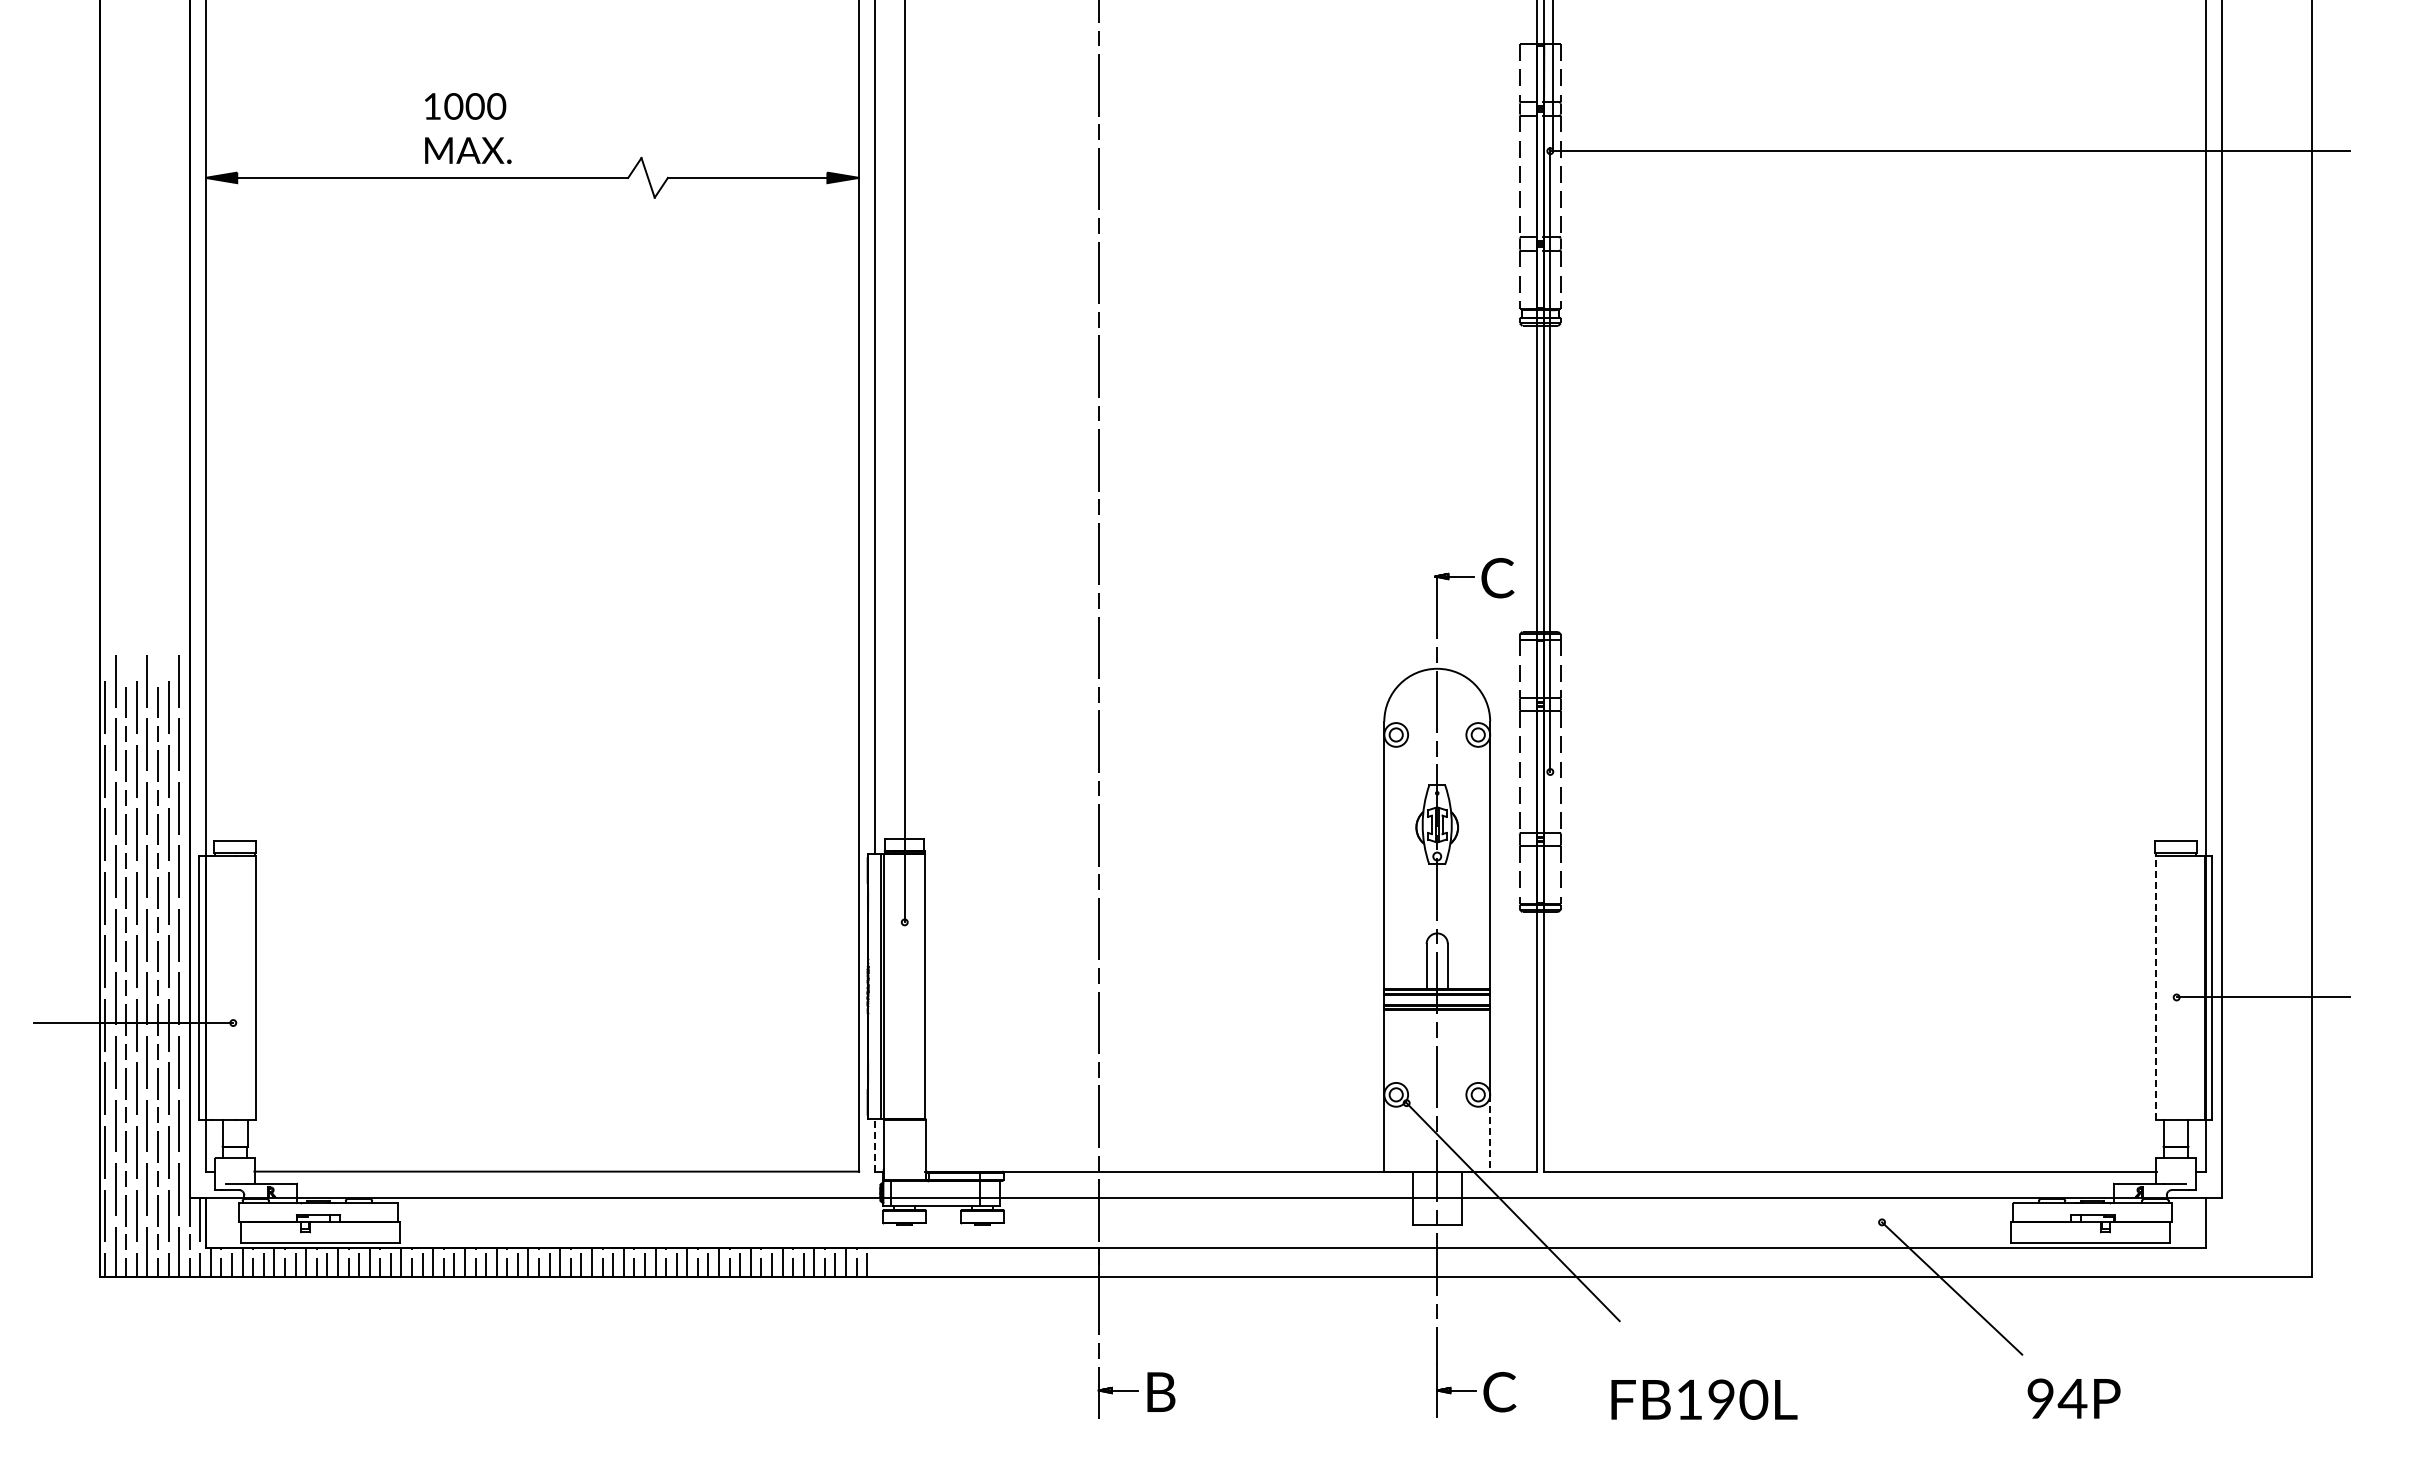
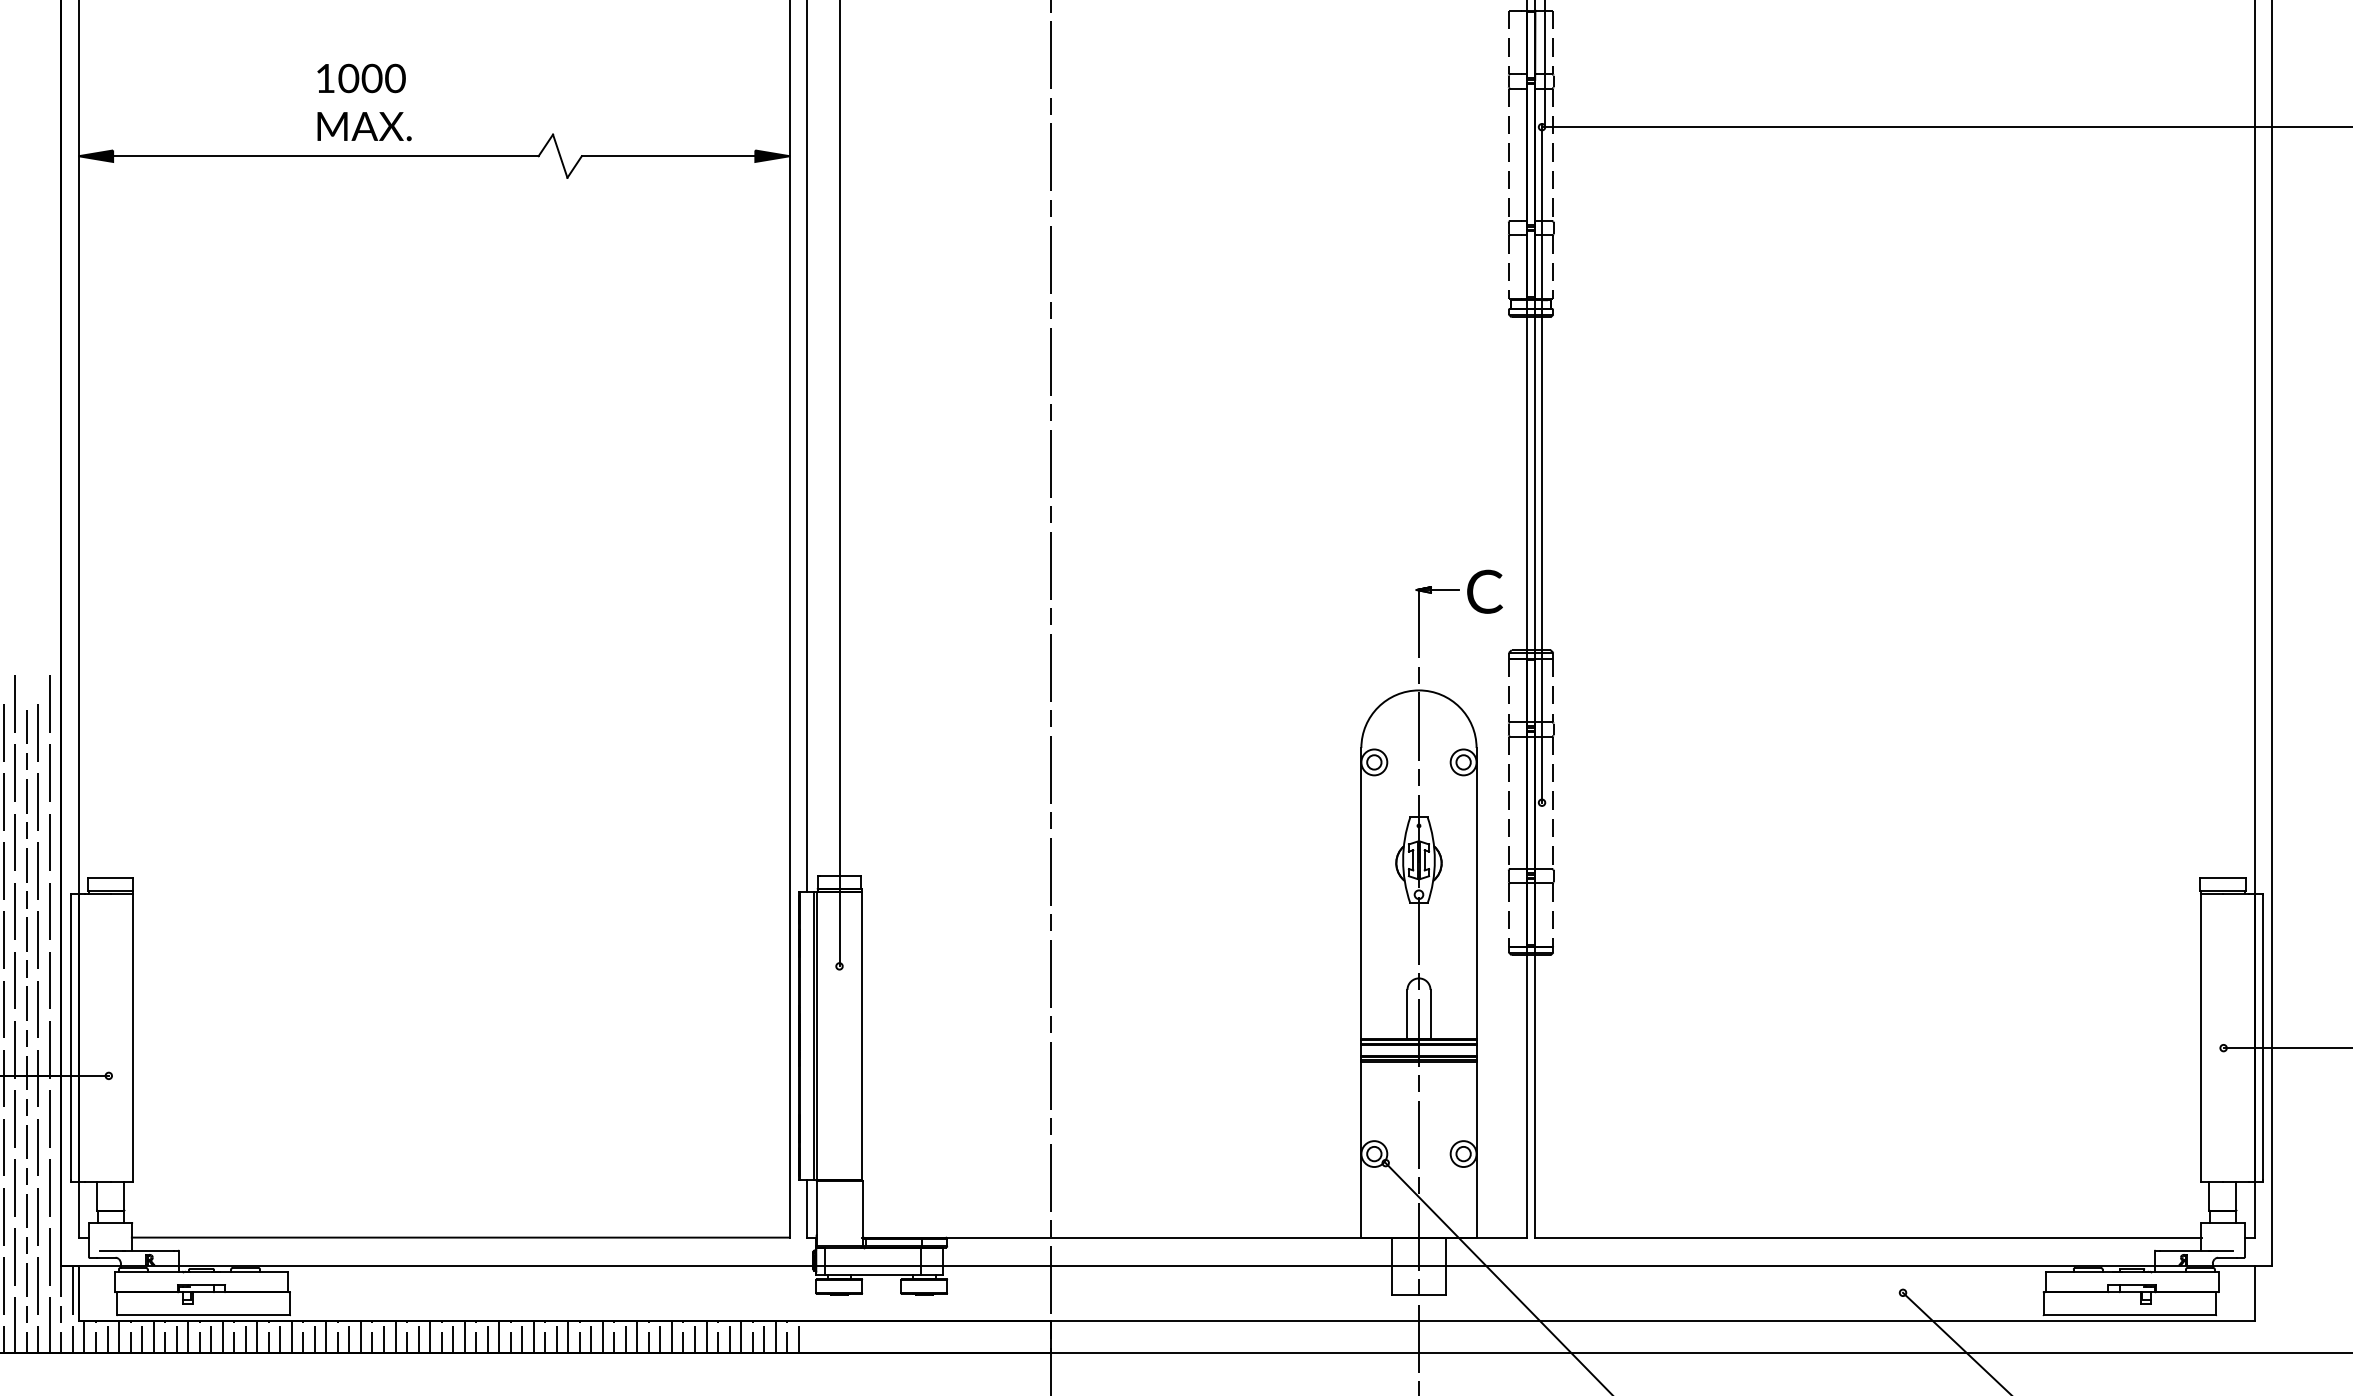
line: (2155, 987) -> (2200, 1037), dashed -> solid
line: (1490, 1133) -> (1476, 1196), dashed -> solid
line: (875, 1144) -> (807, 1208), dashed -> solid

